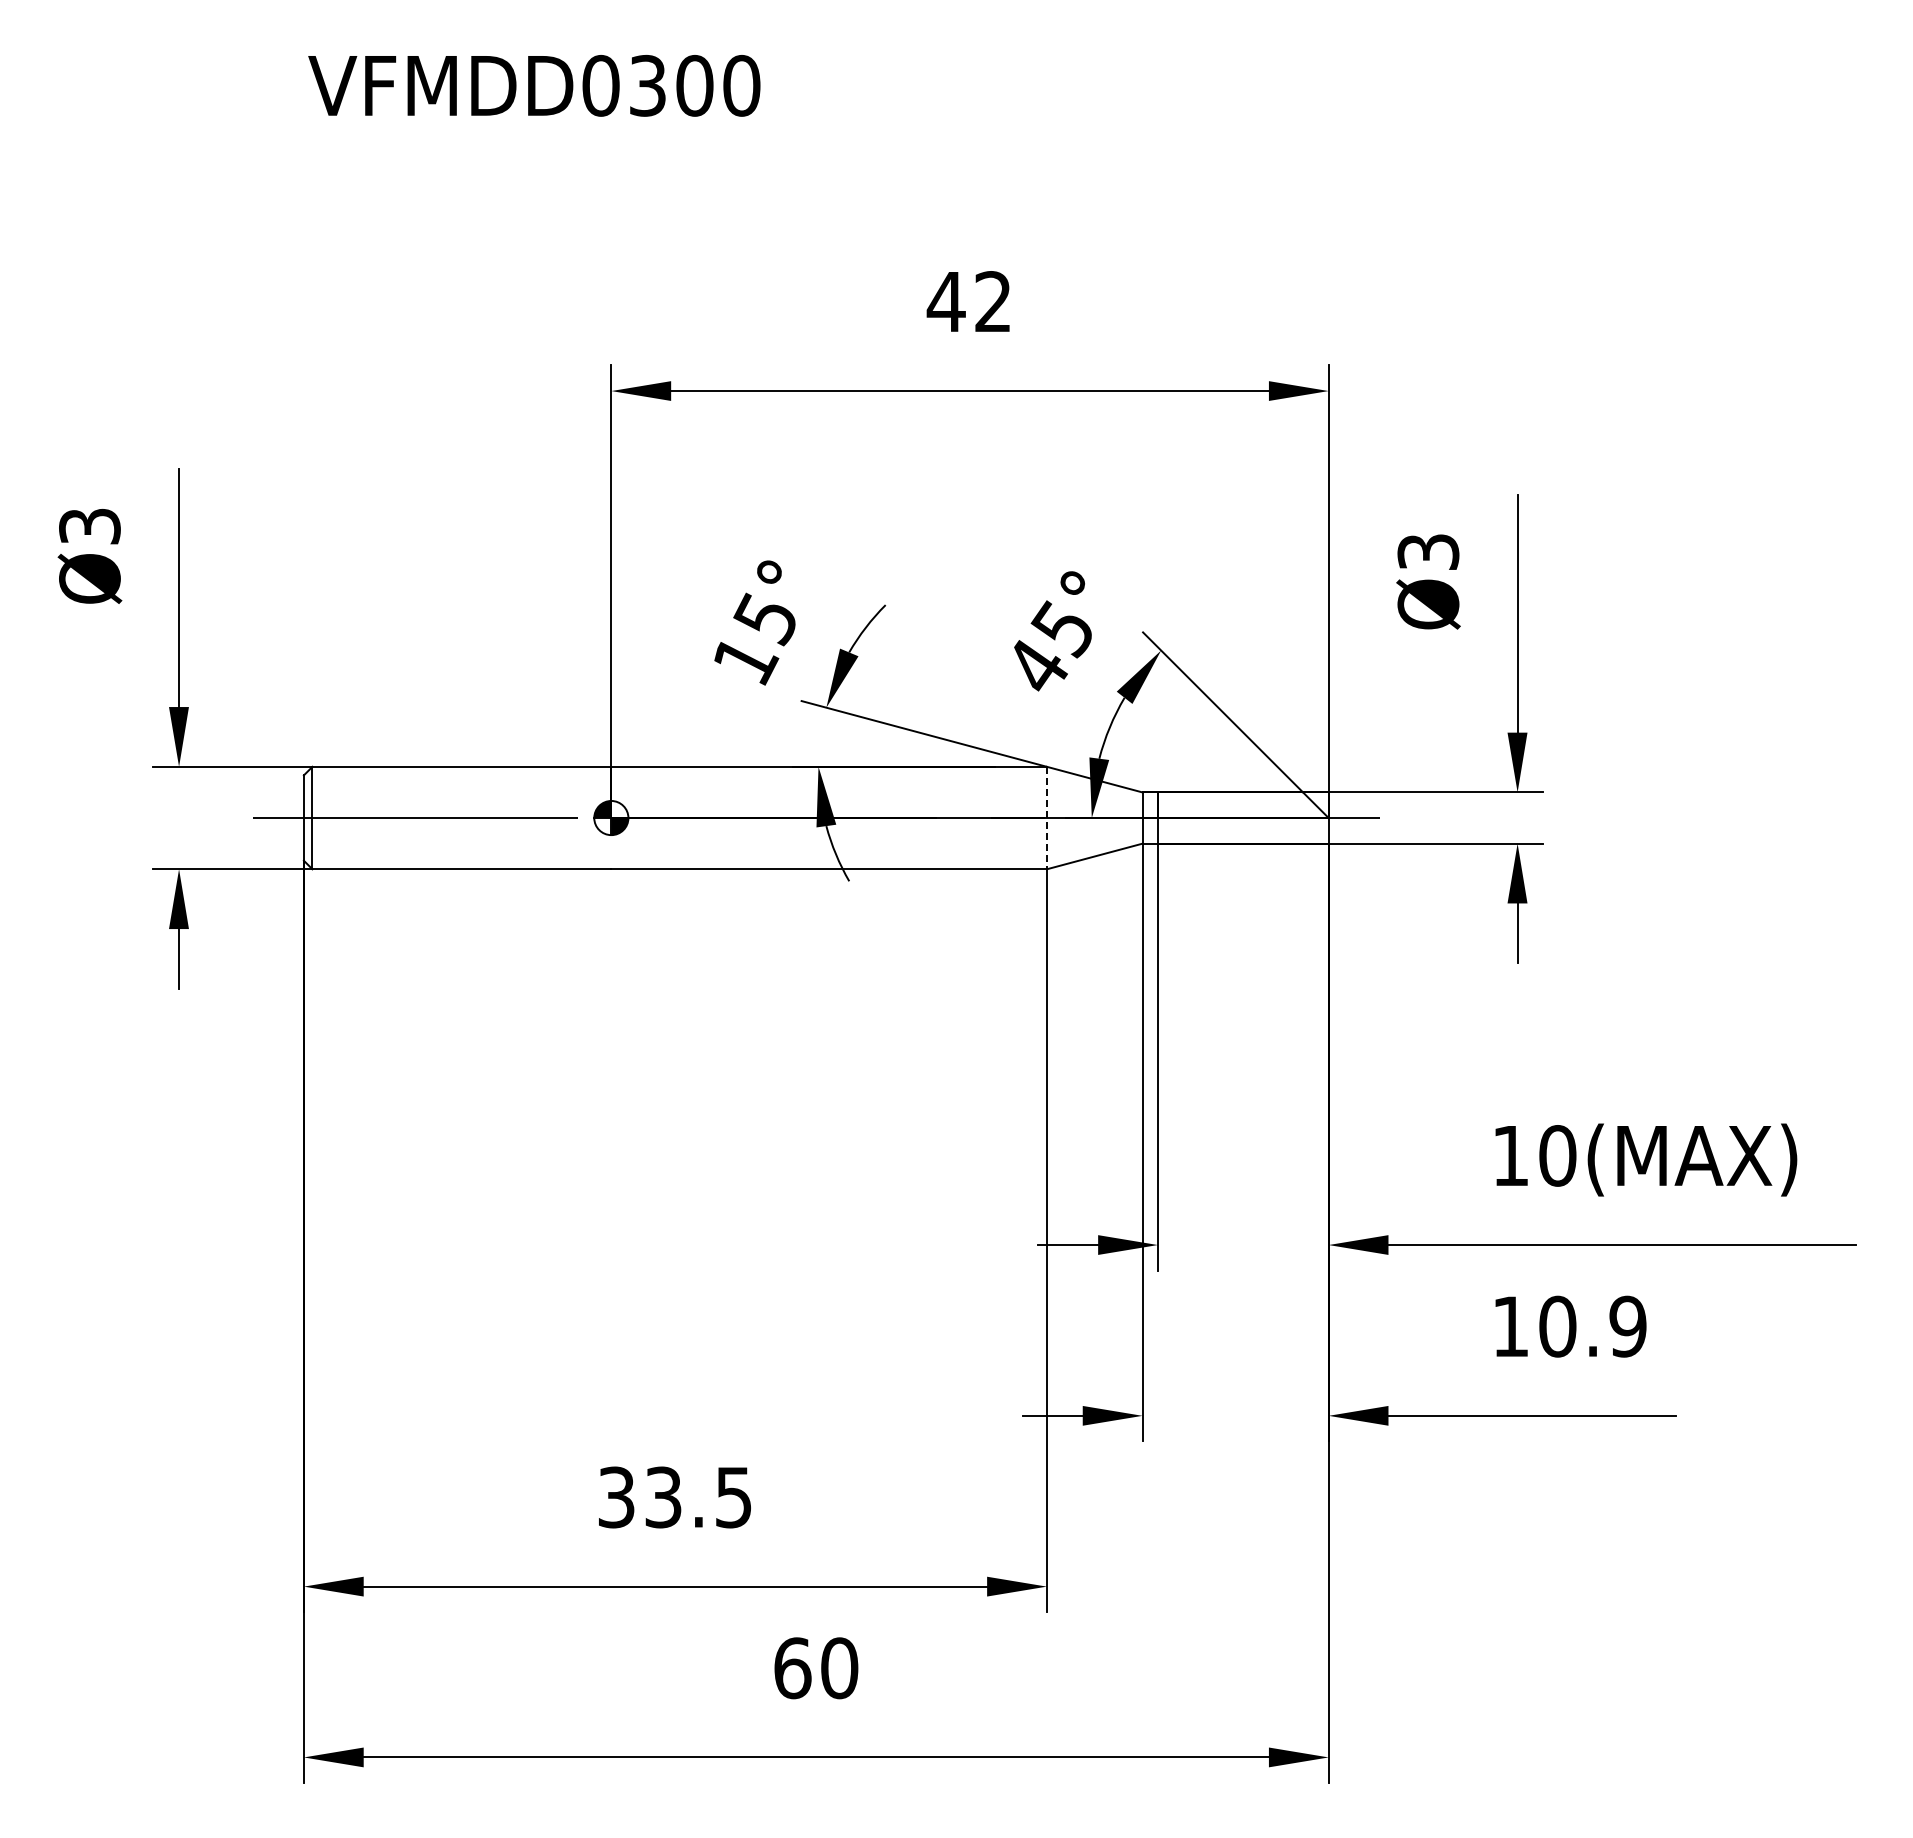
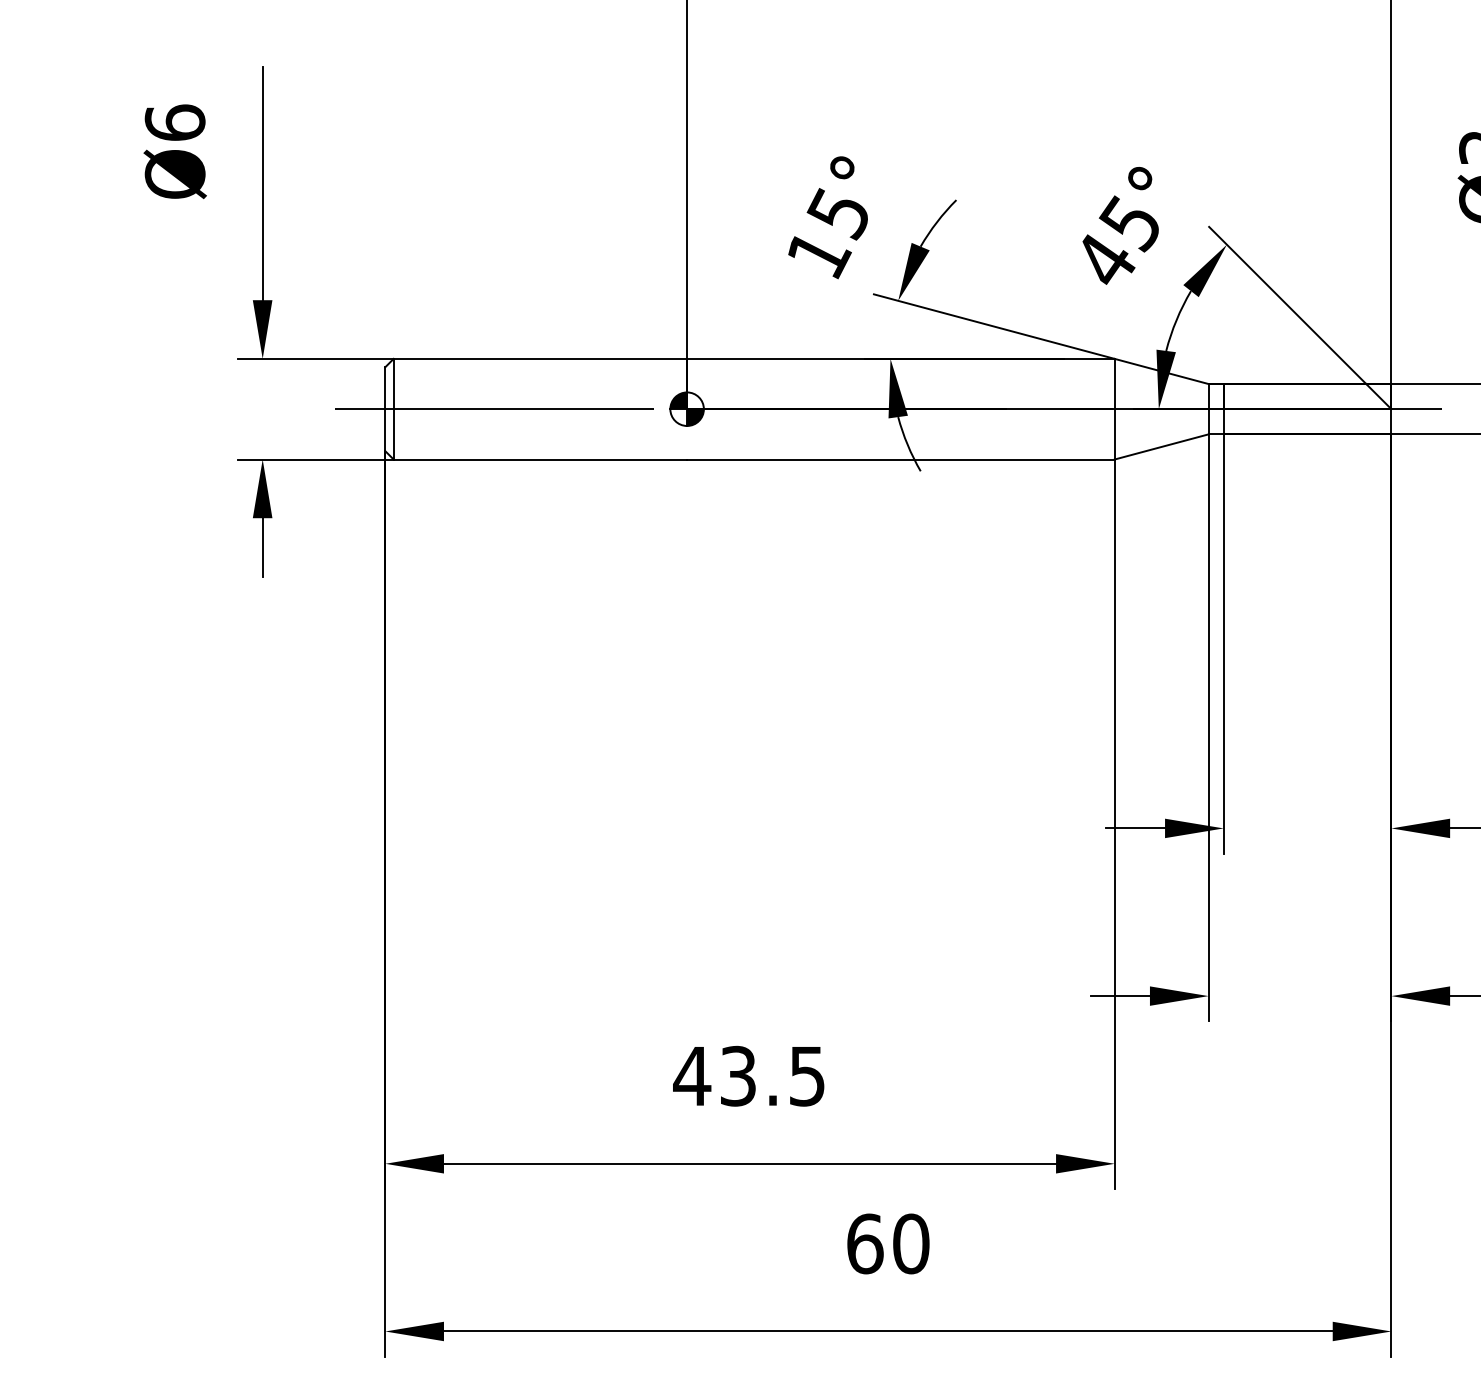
text: (89, 525) -> (174, 121), Ø3 -> Ø6
line: (1046, 818) -> (1114, 409), dashed -> solid
text: (616, 1497) -> (692, 1076), 33.5 -> 43.5

